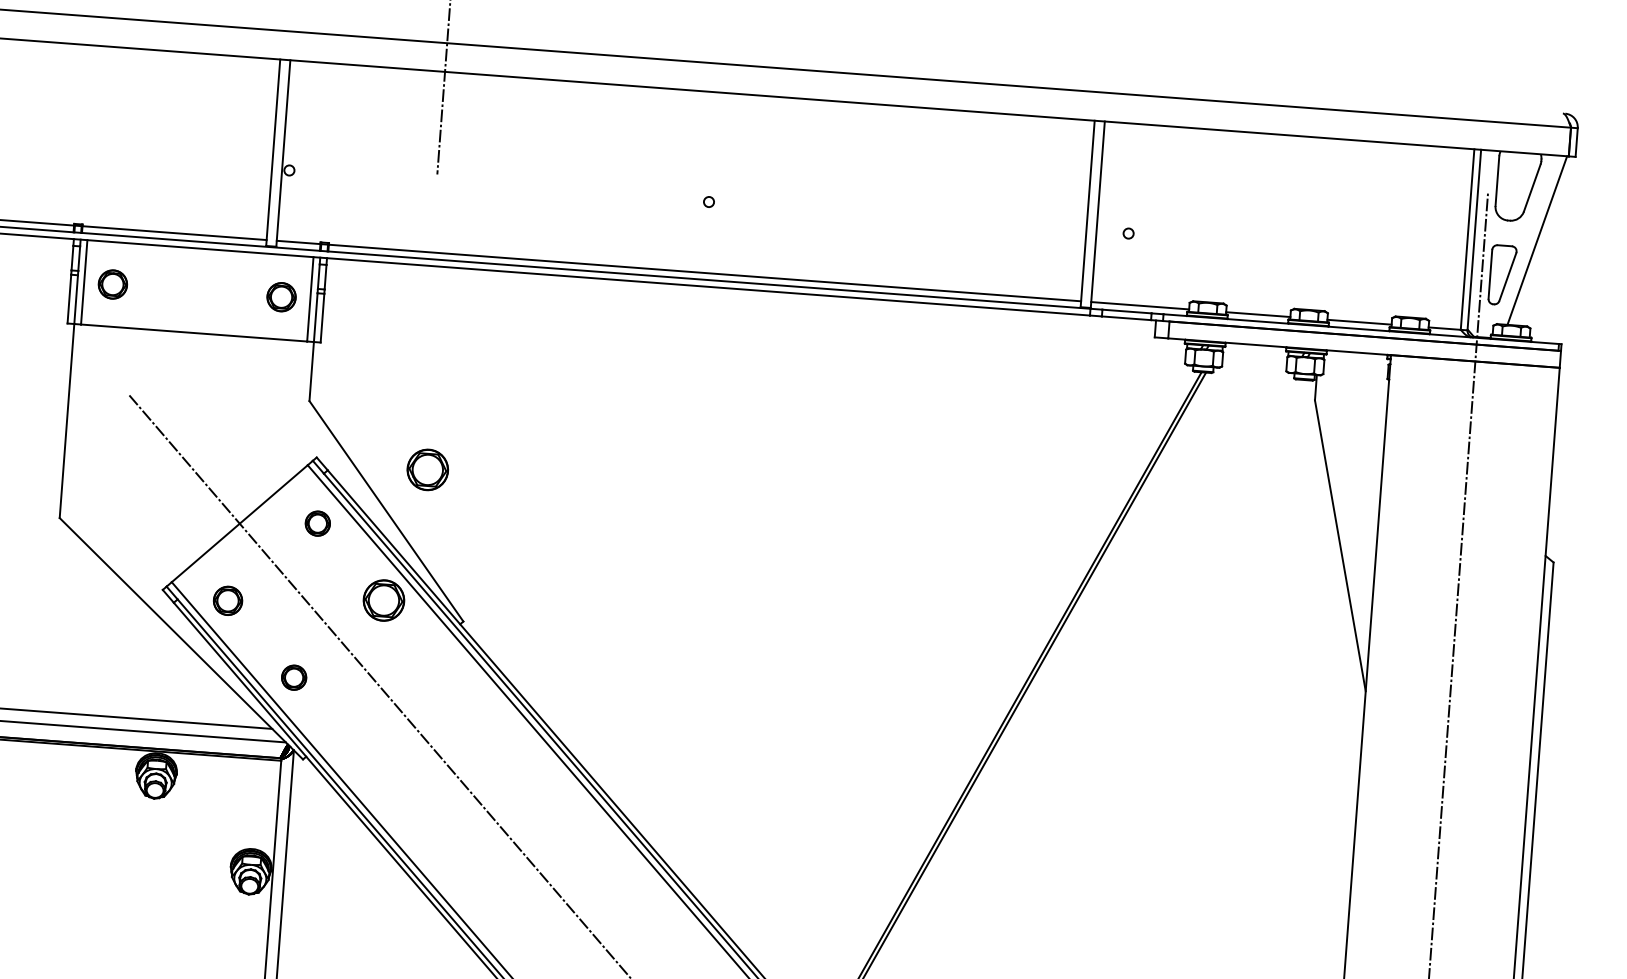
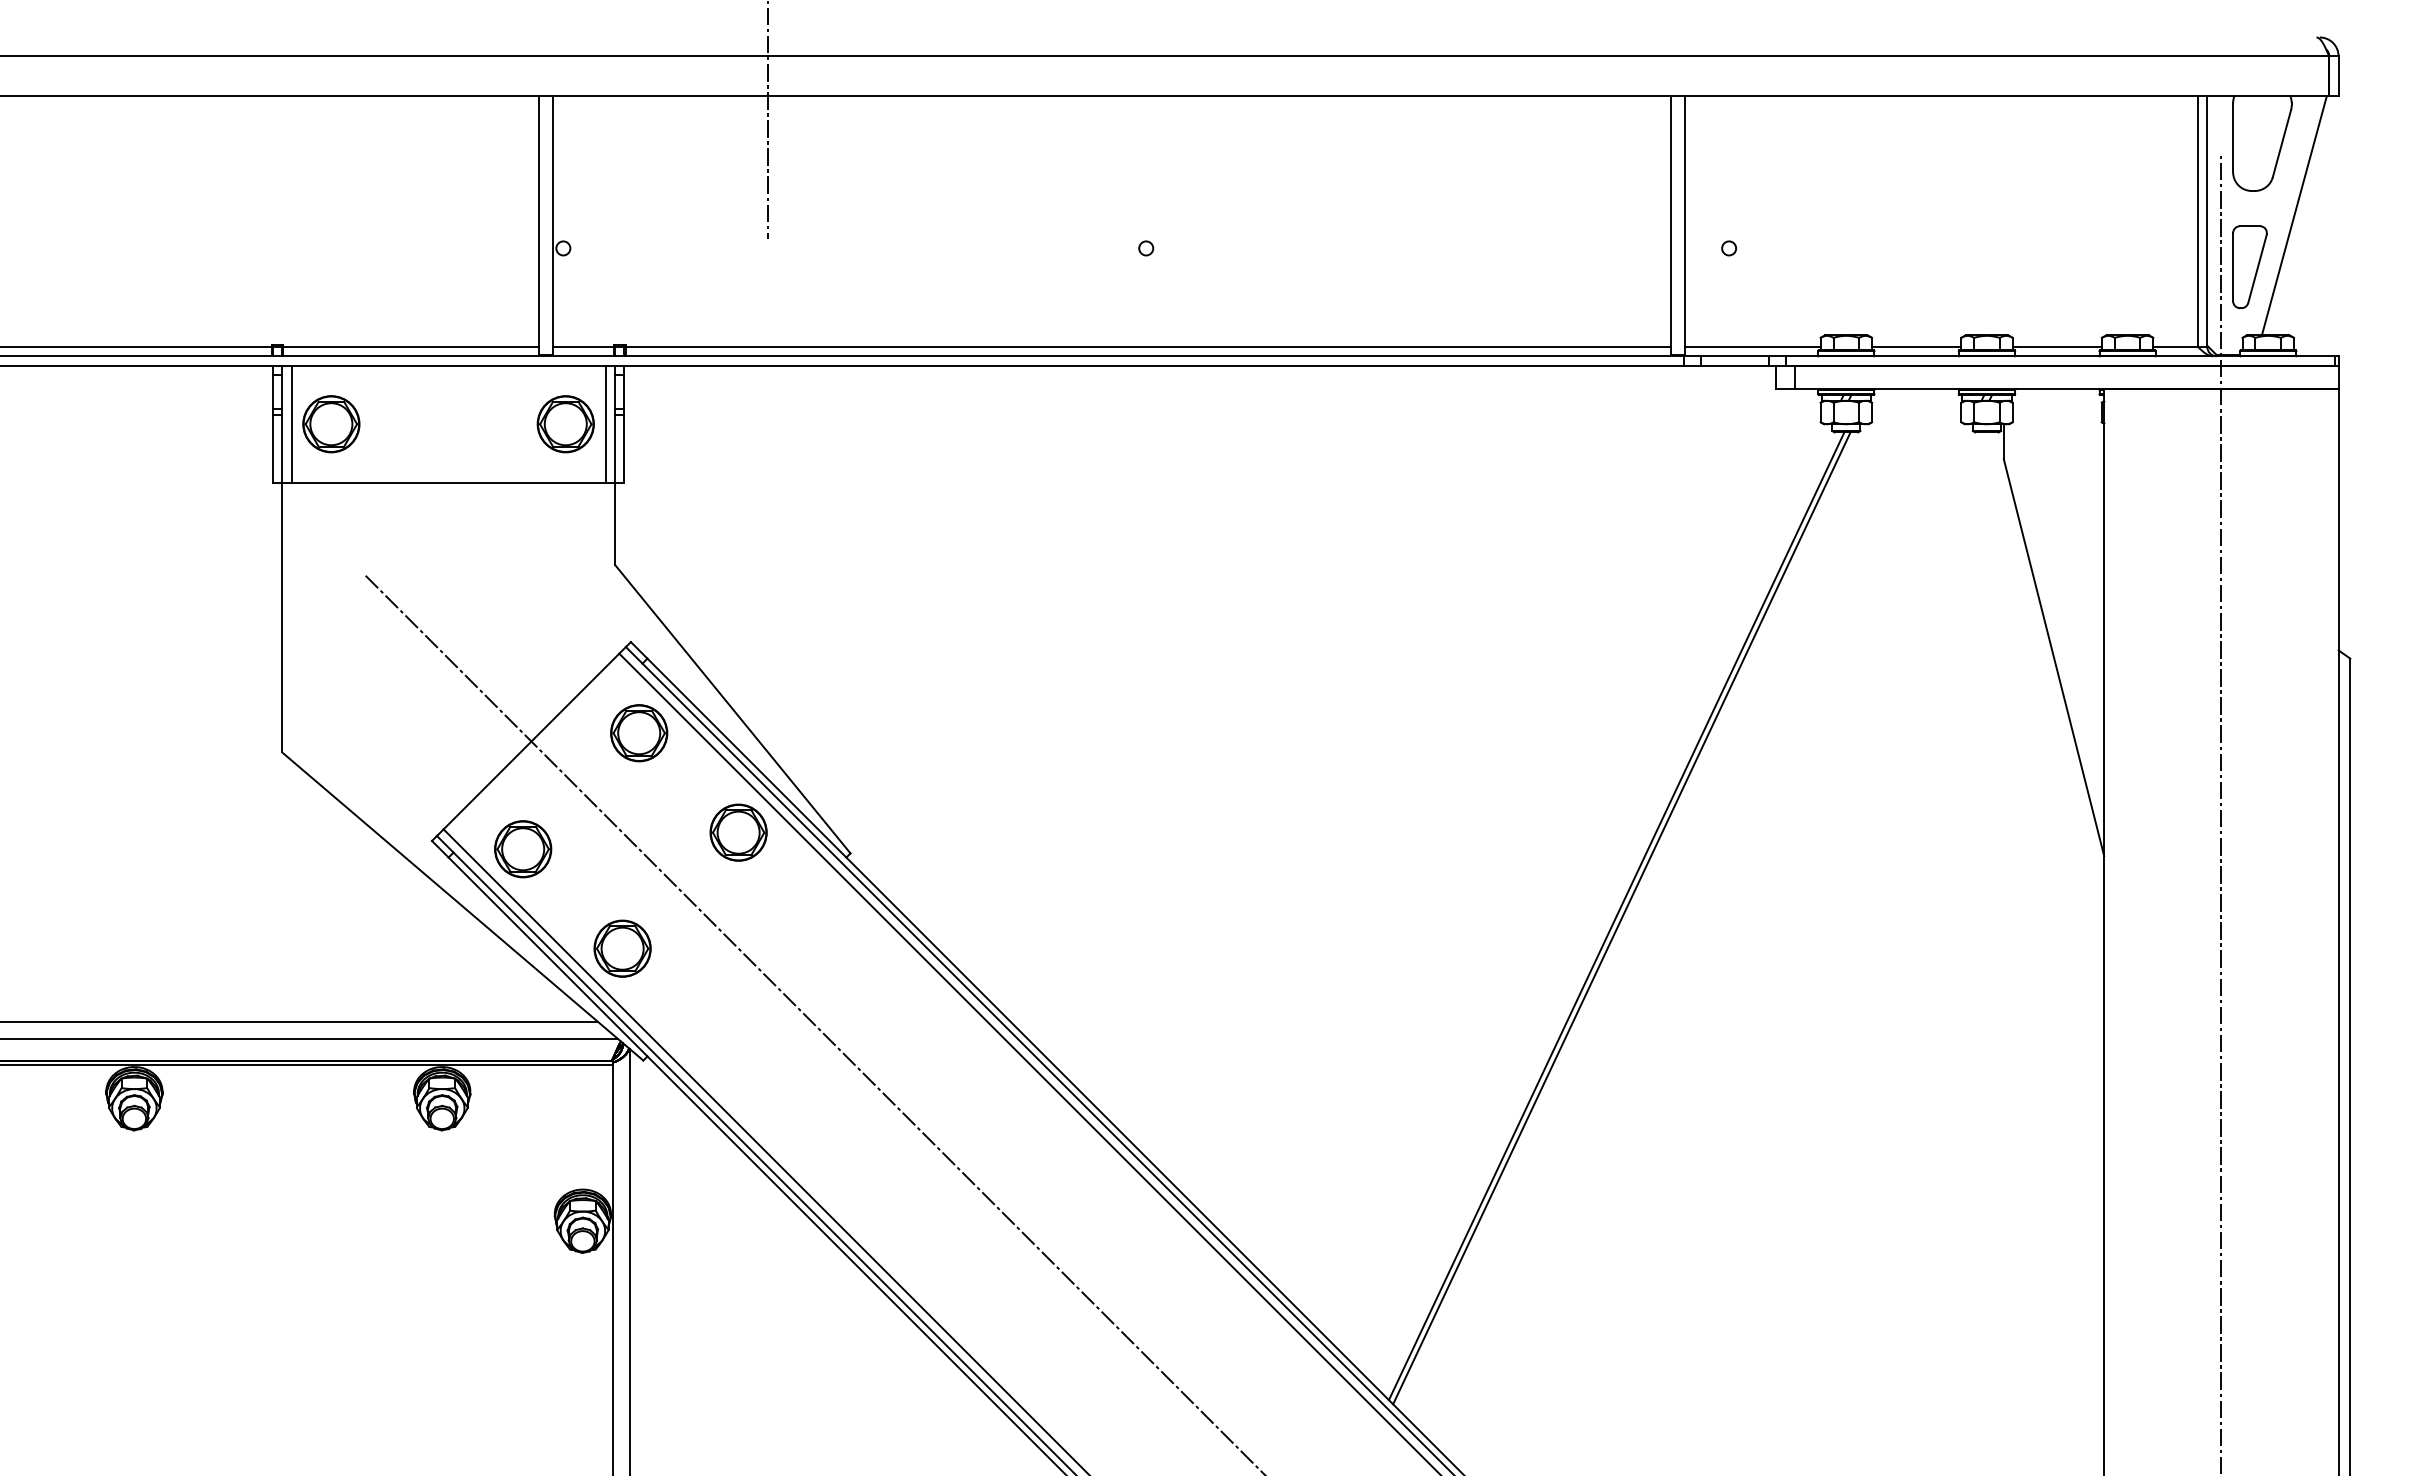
part: (112, 284) -> (331, 424), size x1.43
part: (281, 297) -> (565, 424), size x1.43
part: (427, 469) -> (785, 647), removed
part: (317, 523) -> (639, 733), size x1.67
part: (228, 601) -> (523, 849), size x1.43
part: (294, 677) -> (622, 948), size x1.67

